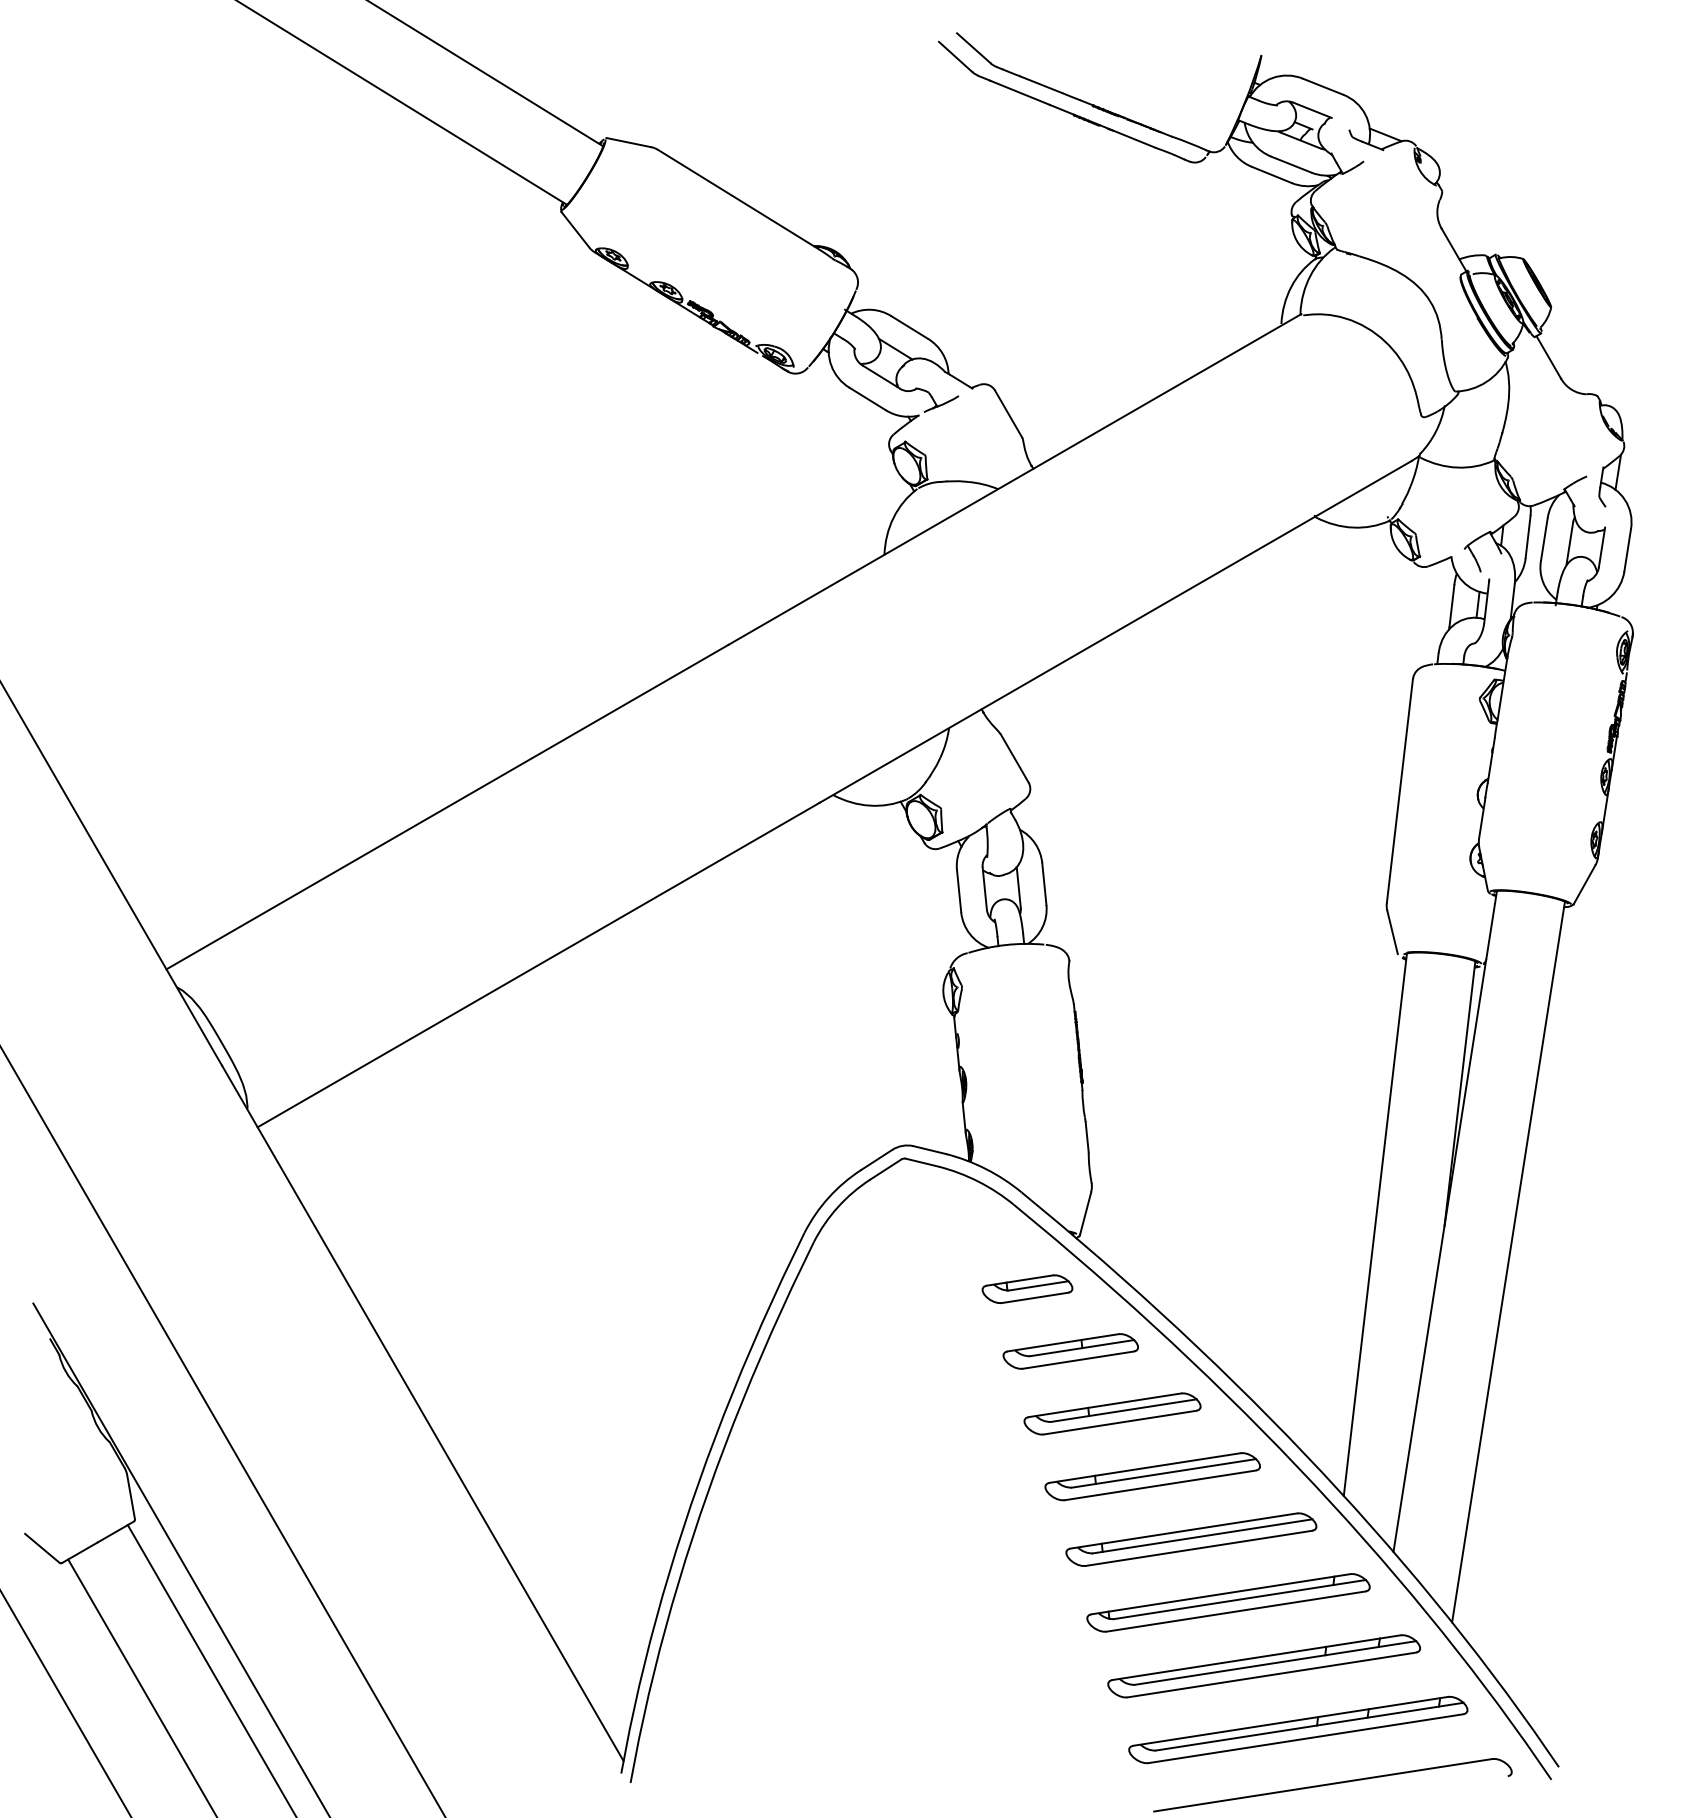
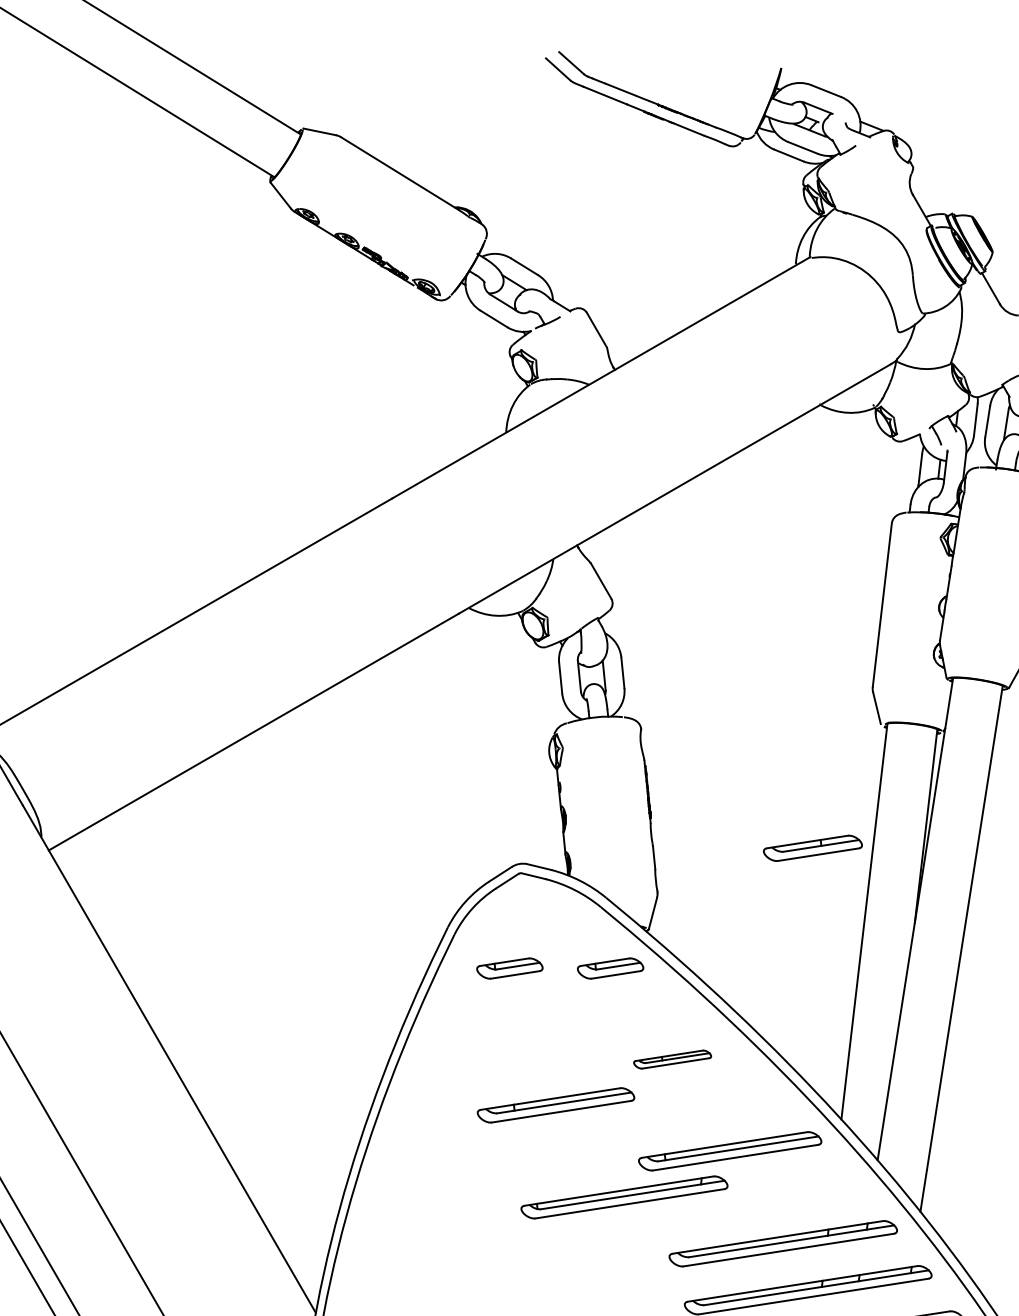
part: (889, 1288) -> (509, 968), added
part: (1070, 1351) -> (812, 848), moved
part: (1112, 1413) -> (672, 1059), size x0.6
part: (1152, 1476) -> (555, 1105), moved
part: (1228, 1602) -> (624, 1197), moved

